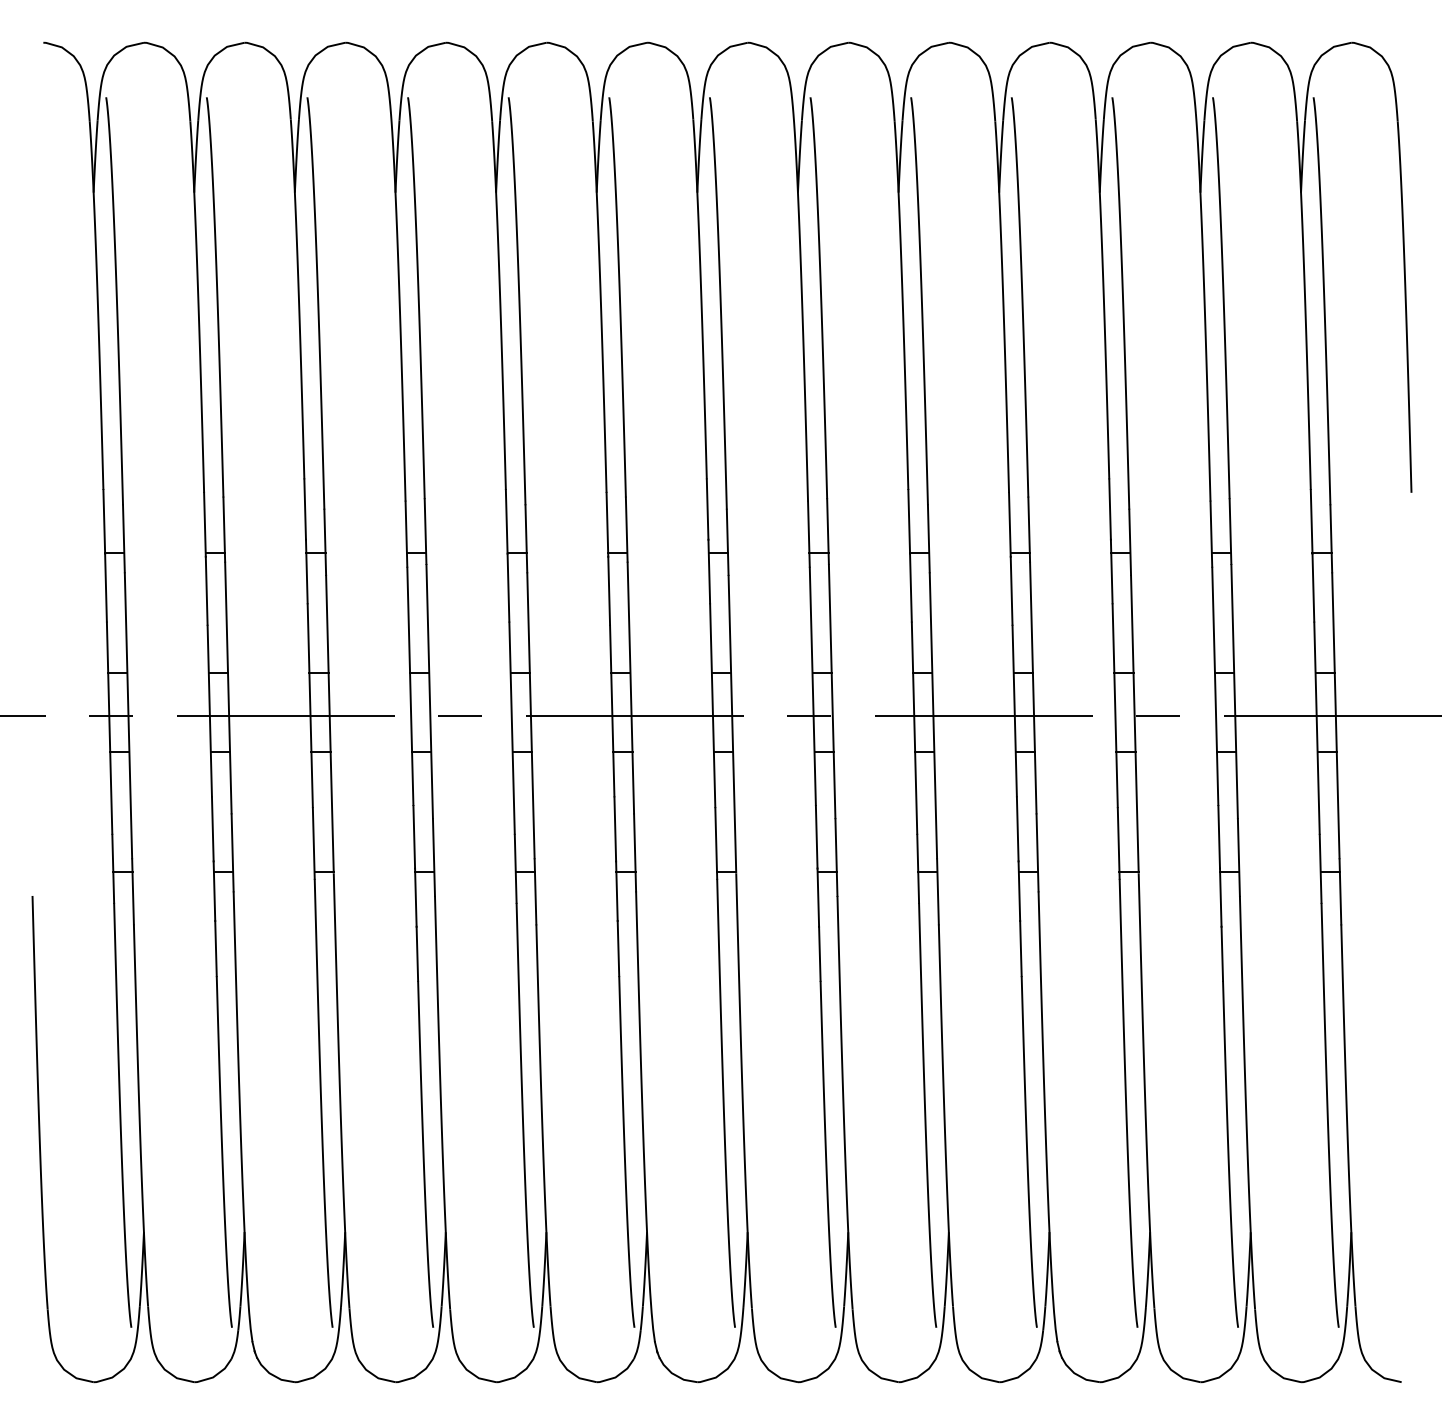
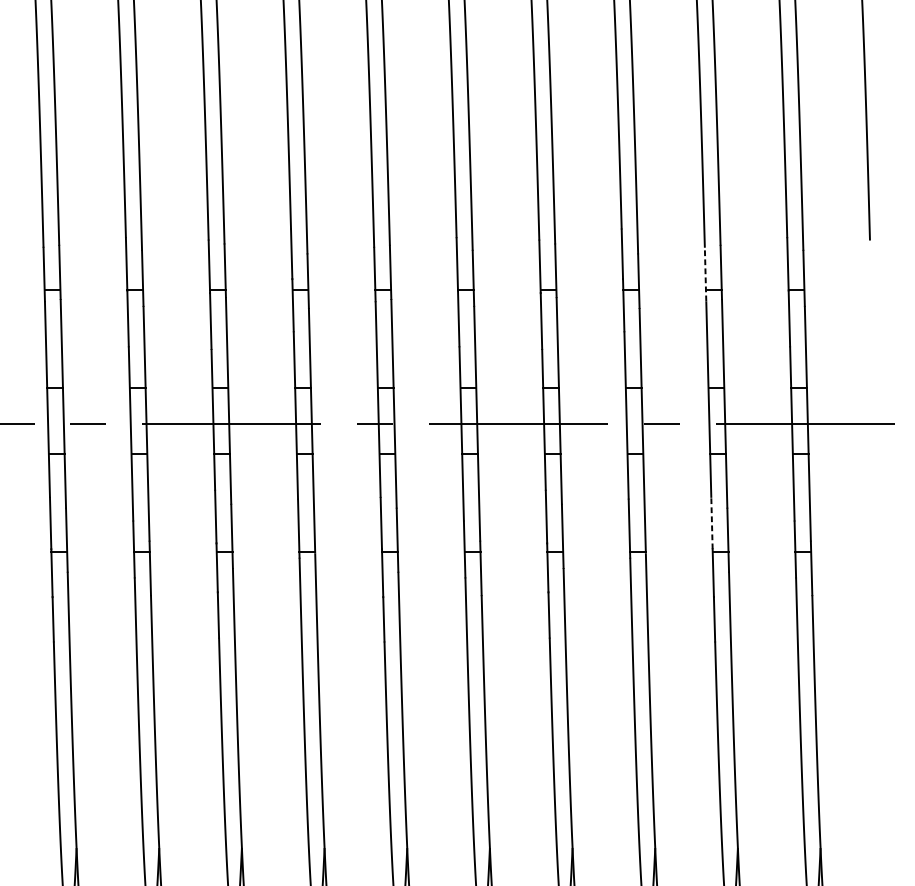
line: (1211, 534) -> (705, 274), solid -> dashed
line: (1219, 836) -> (712, 522), solid -> dashed

